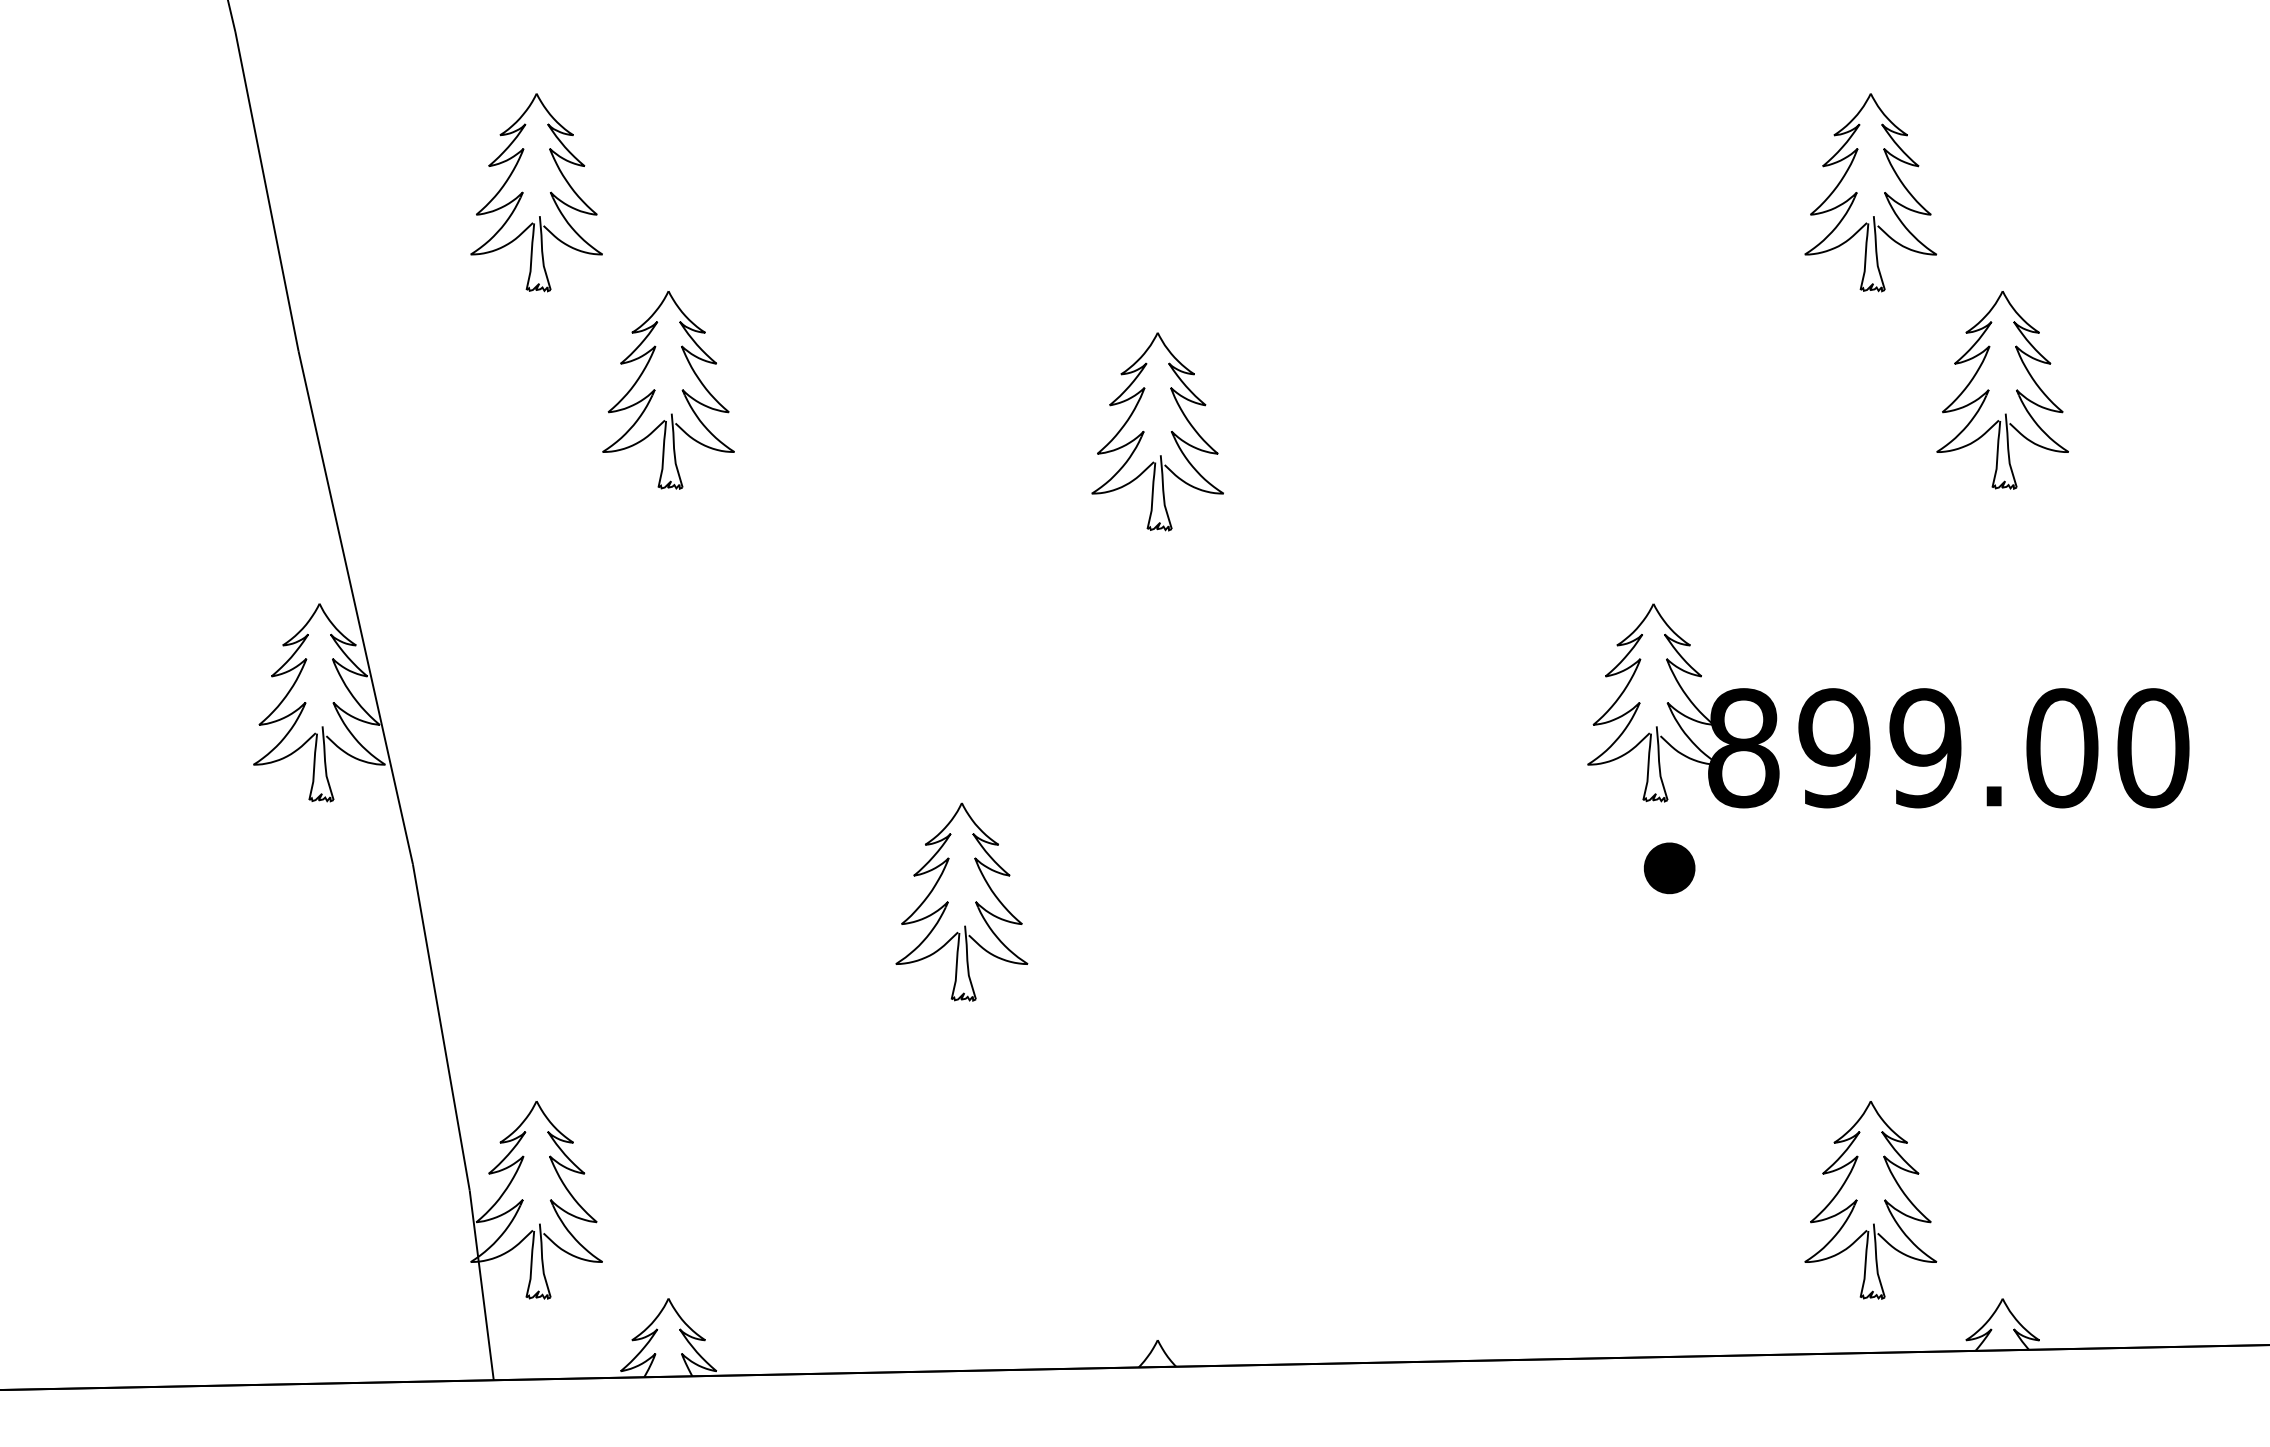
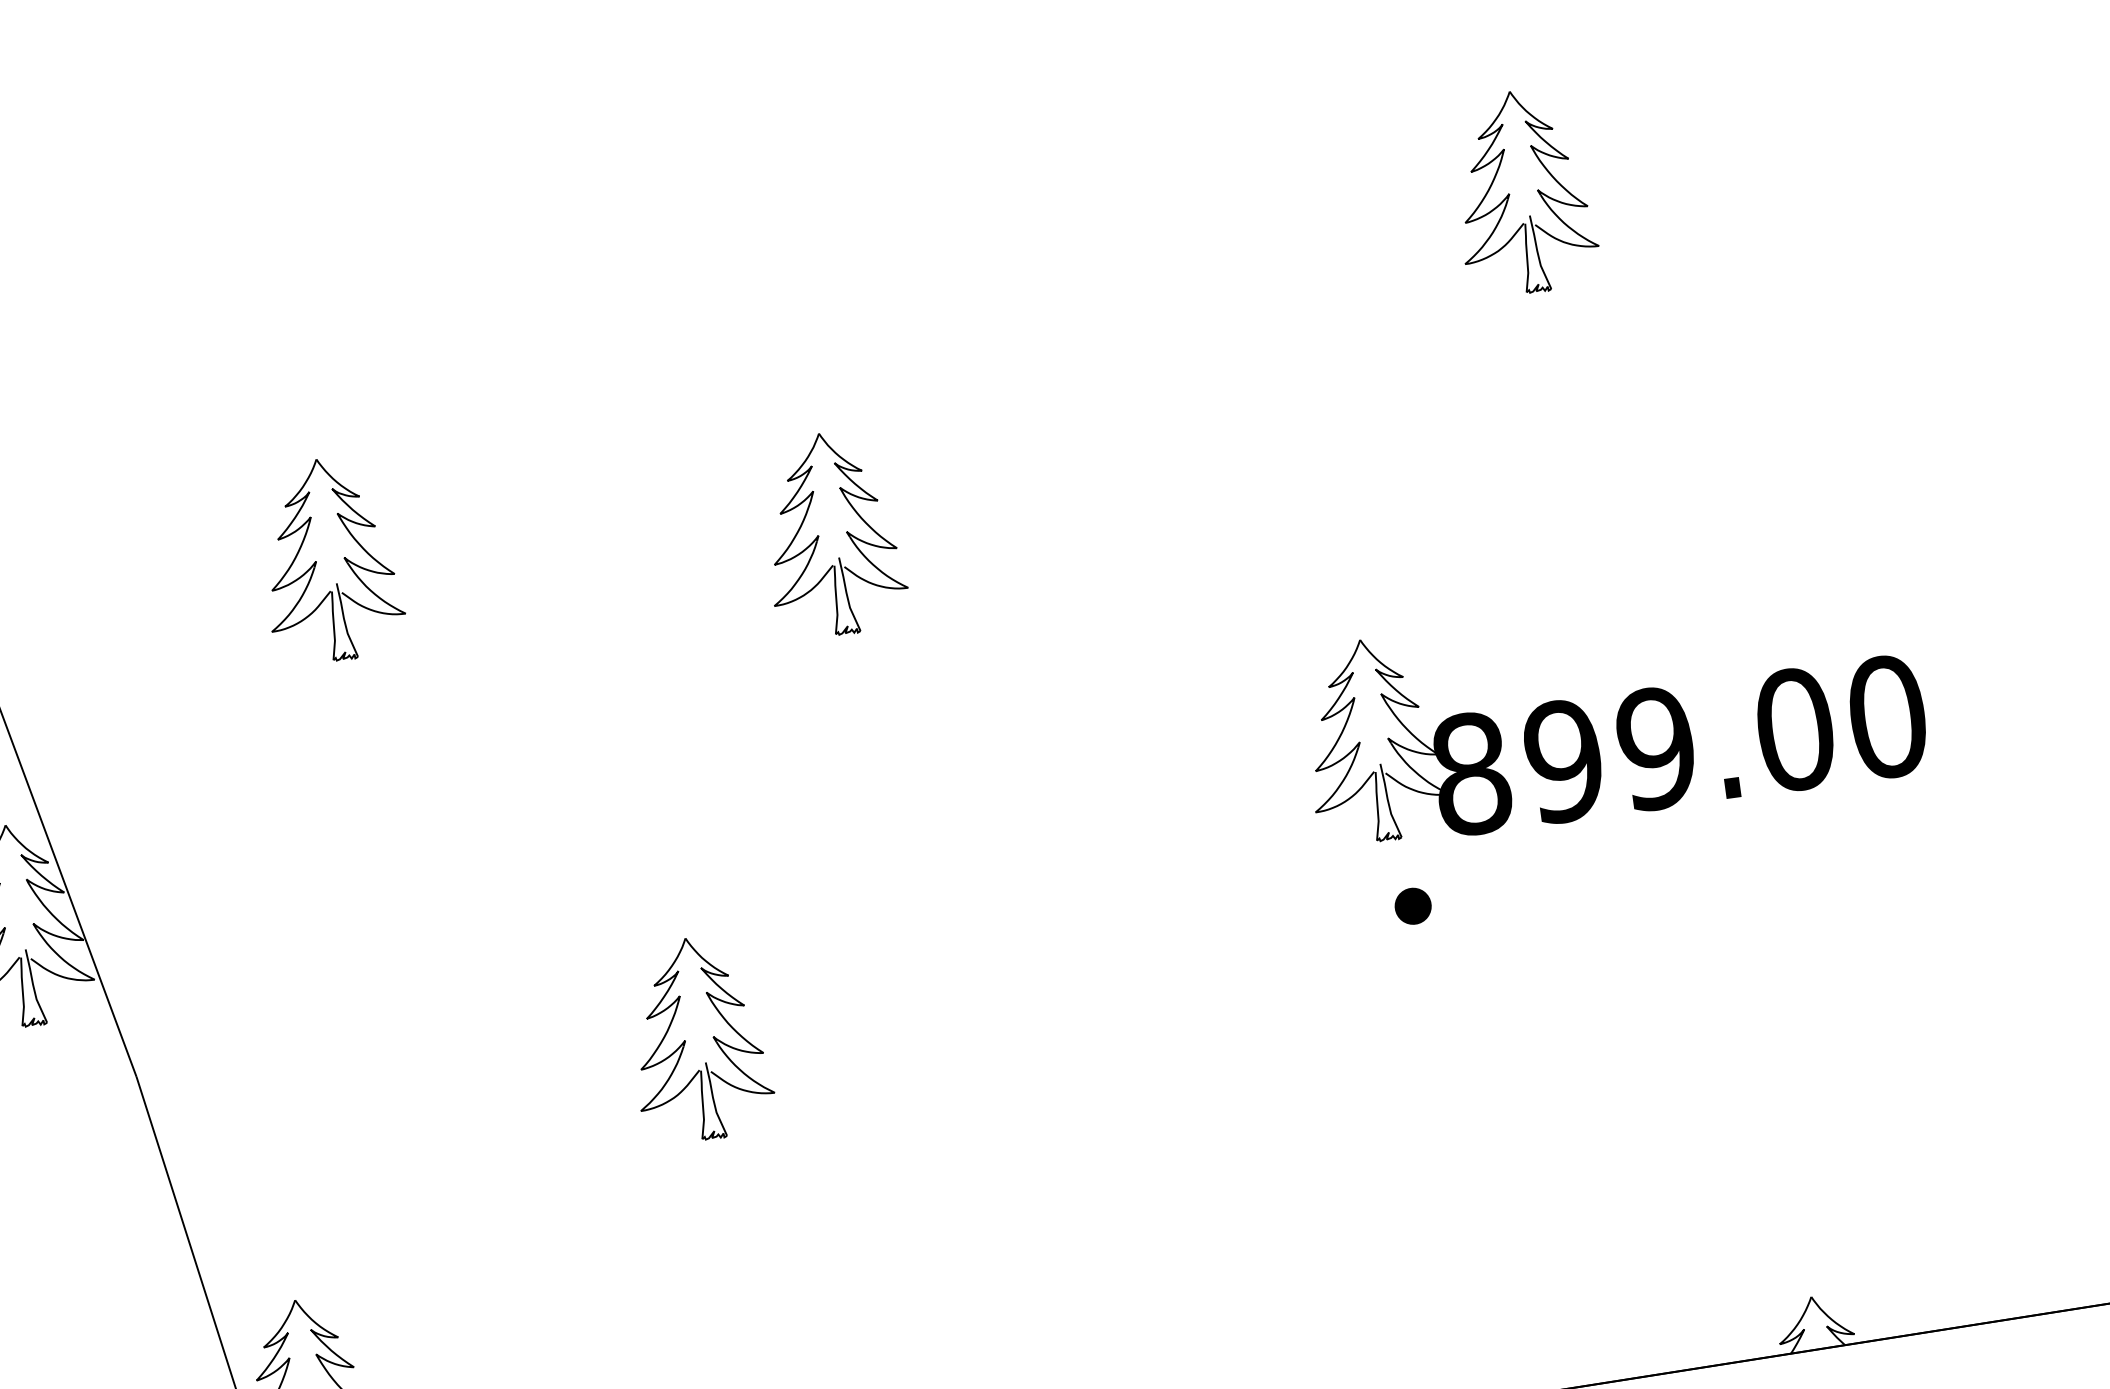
part: (523, 192) -> (155, 379), removed
part: (1989, 390) -> (1671, 376), removed
part: (1669, 868) -> (1413, 906), size x0.7
part: (1857, 1200) -> (1650, 1217), removed

